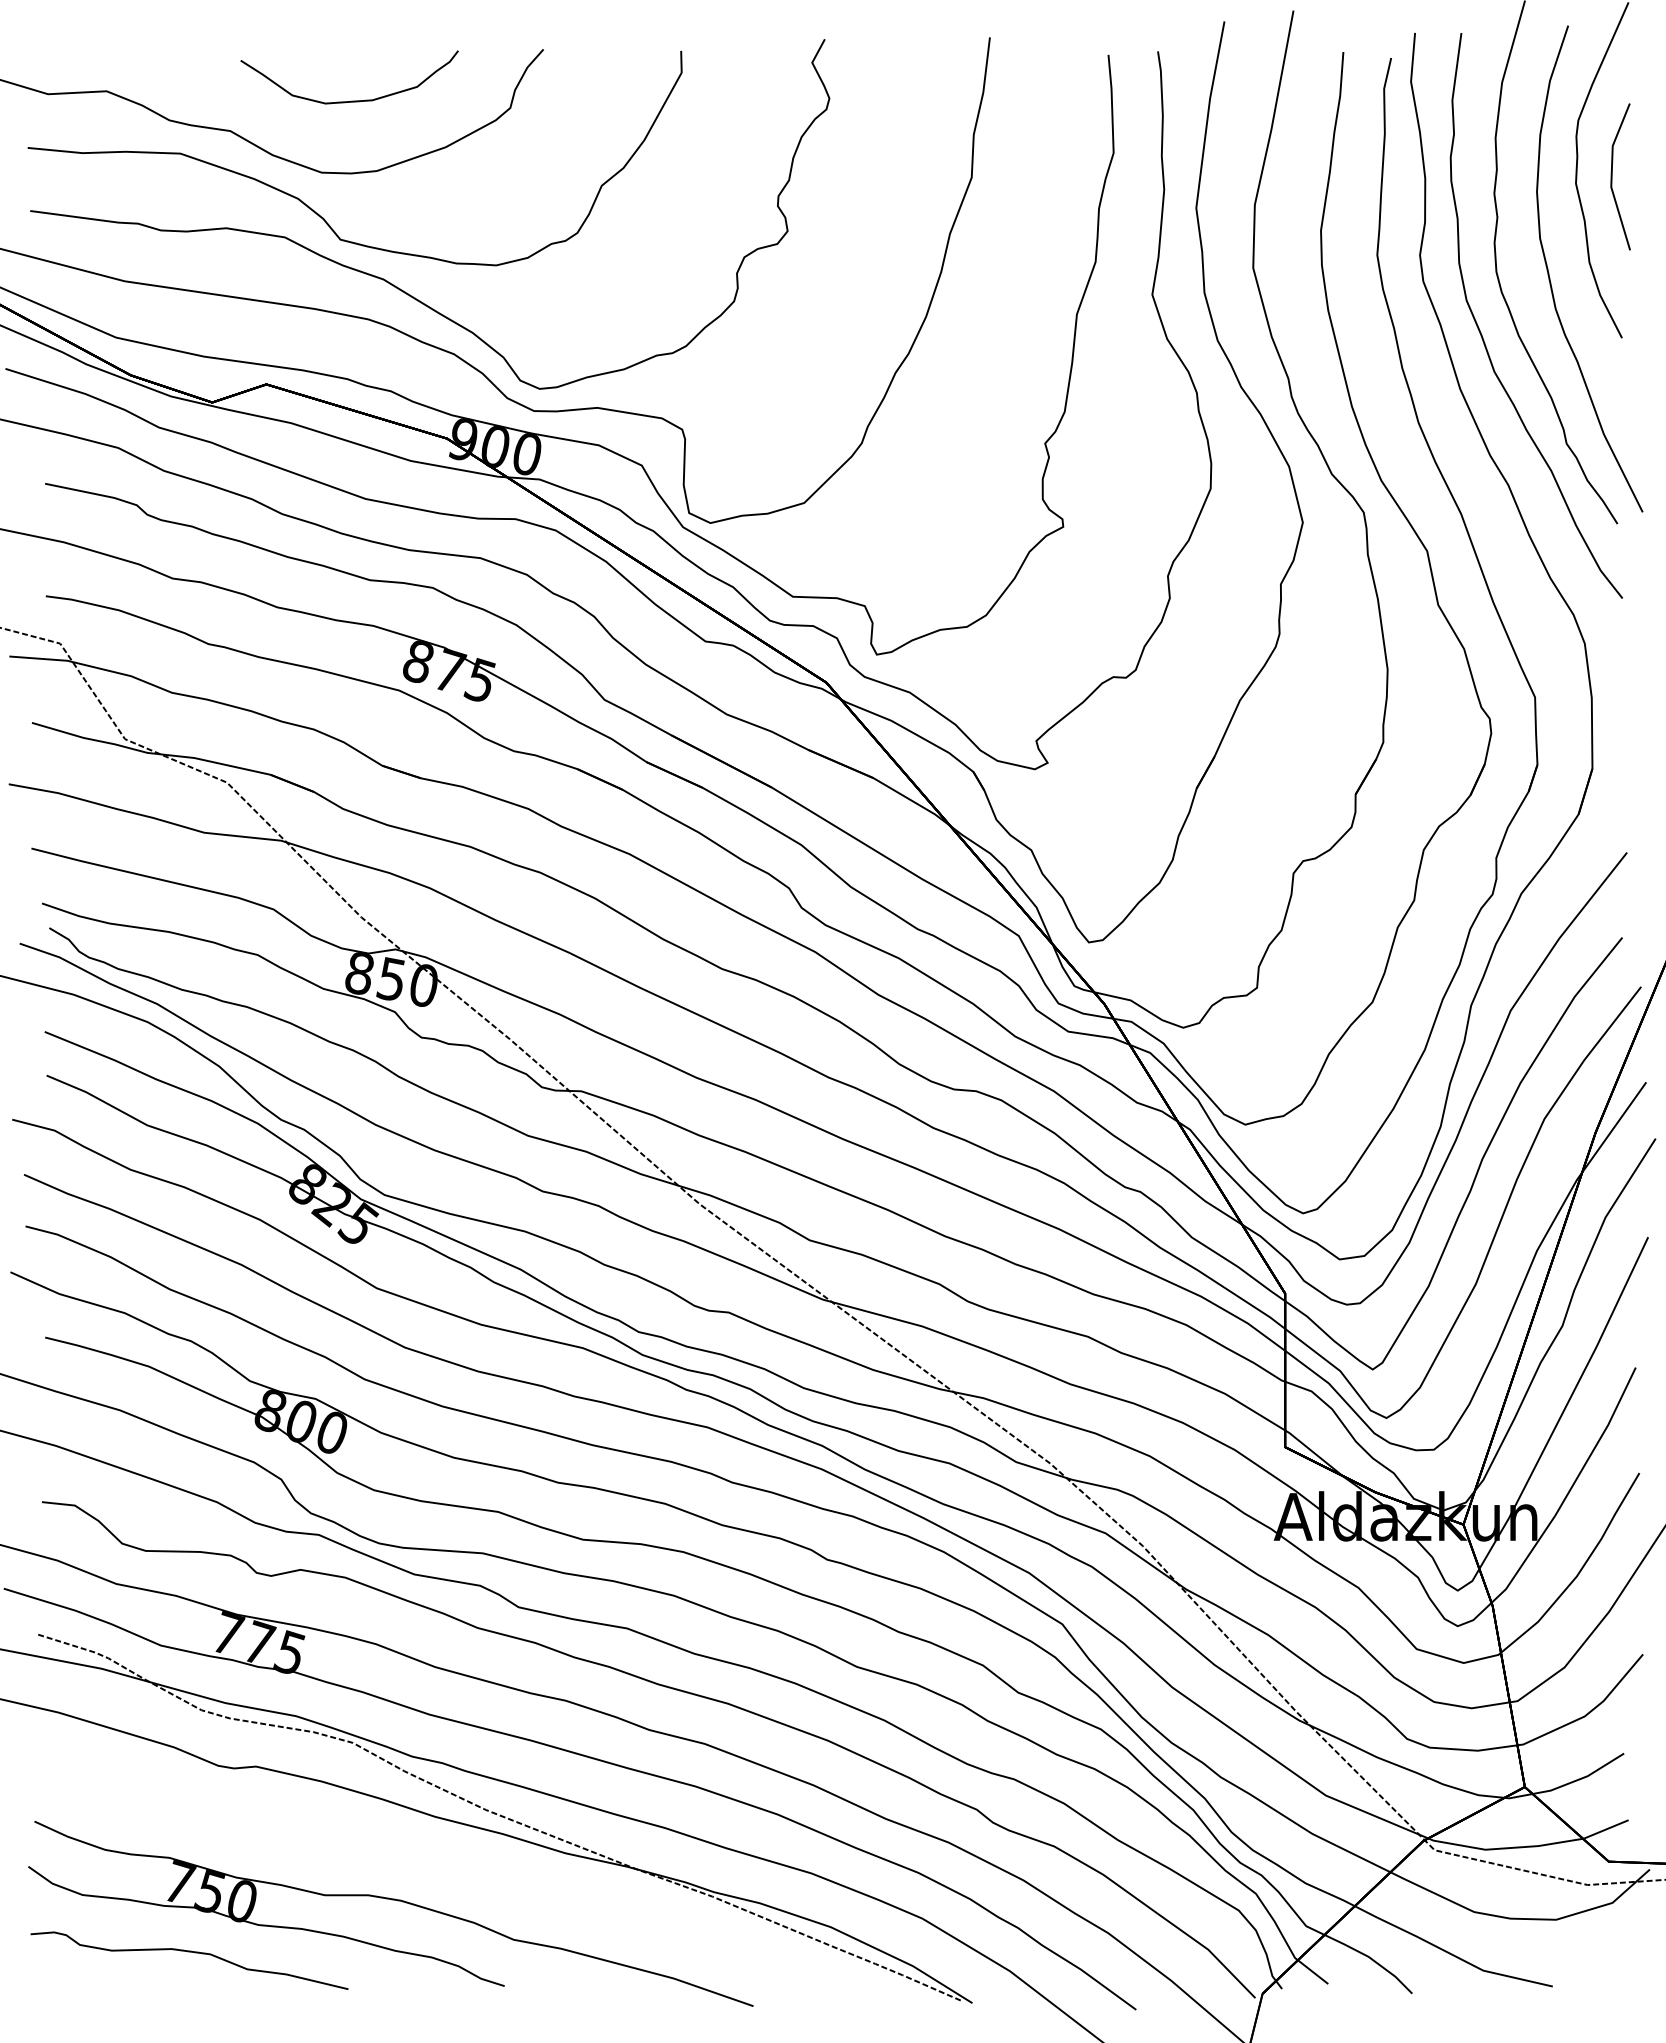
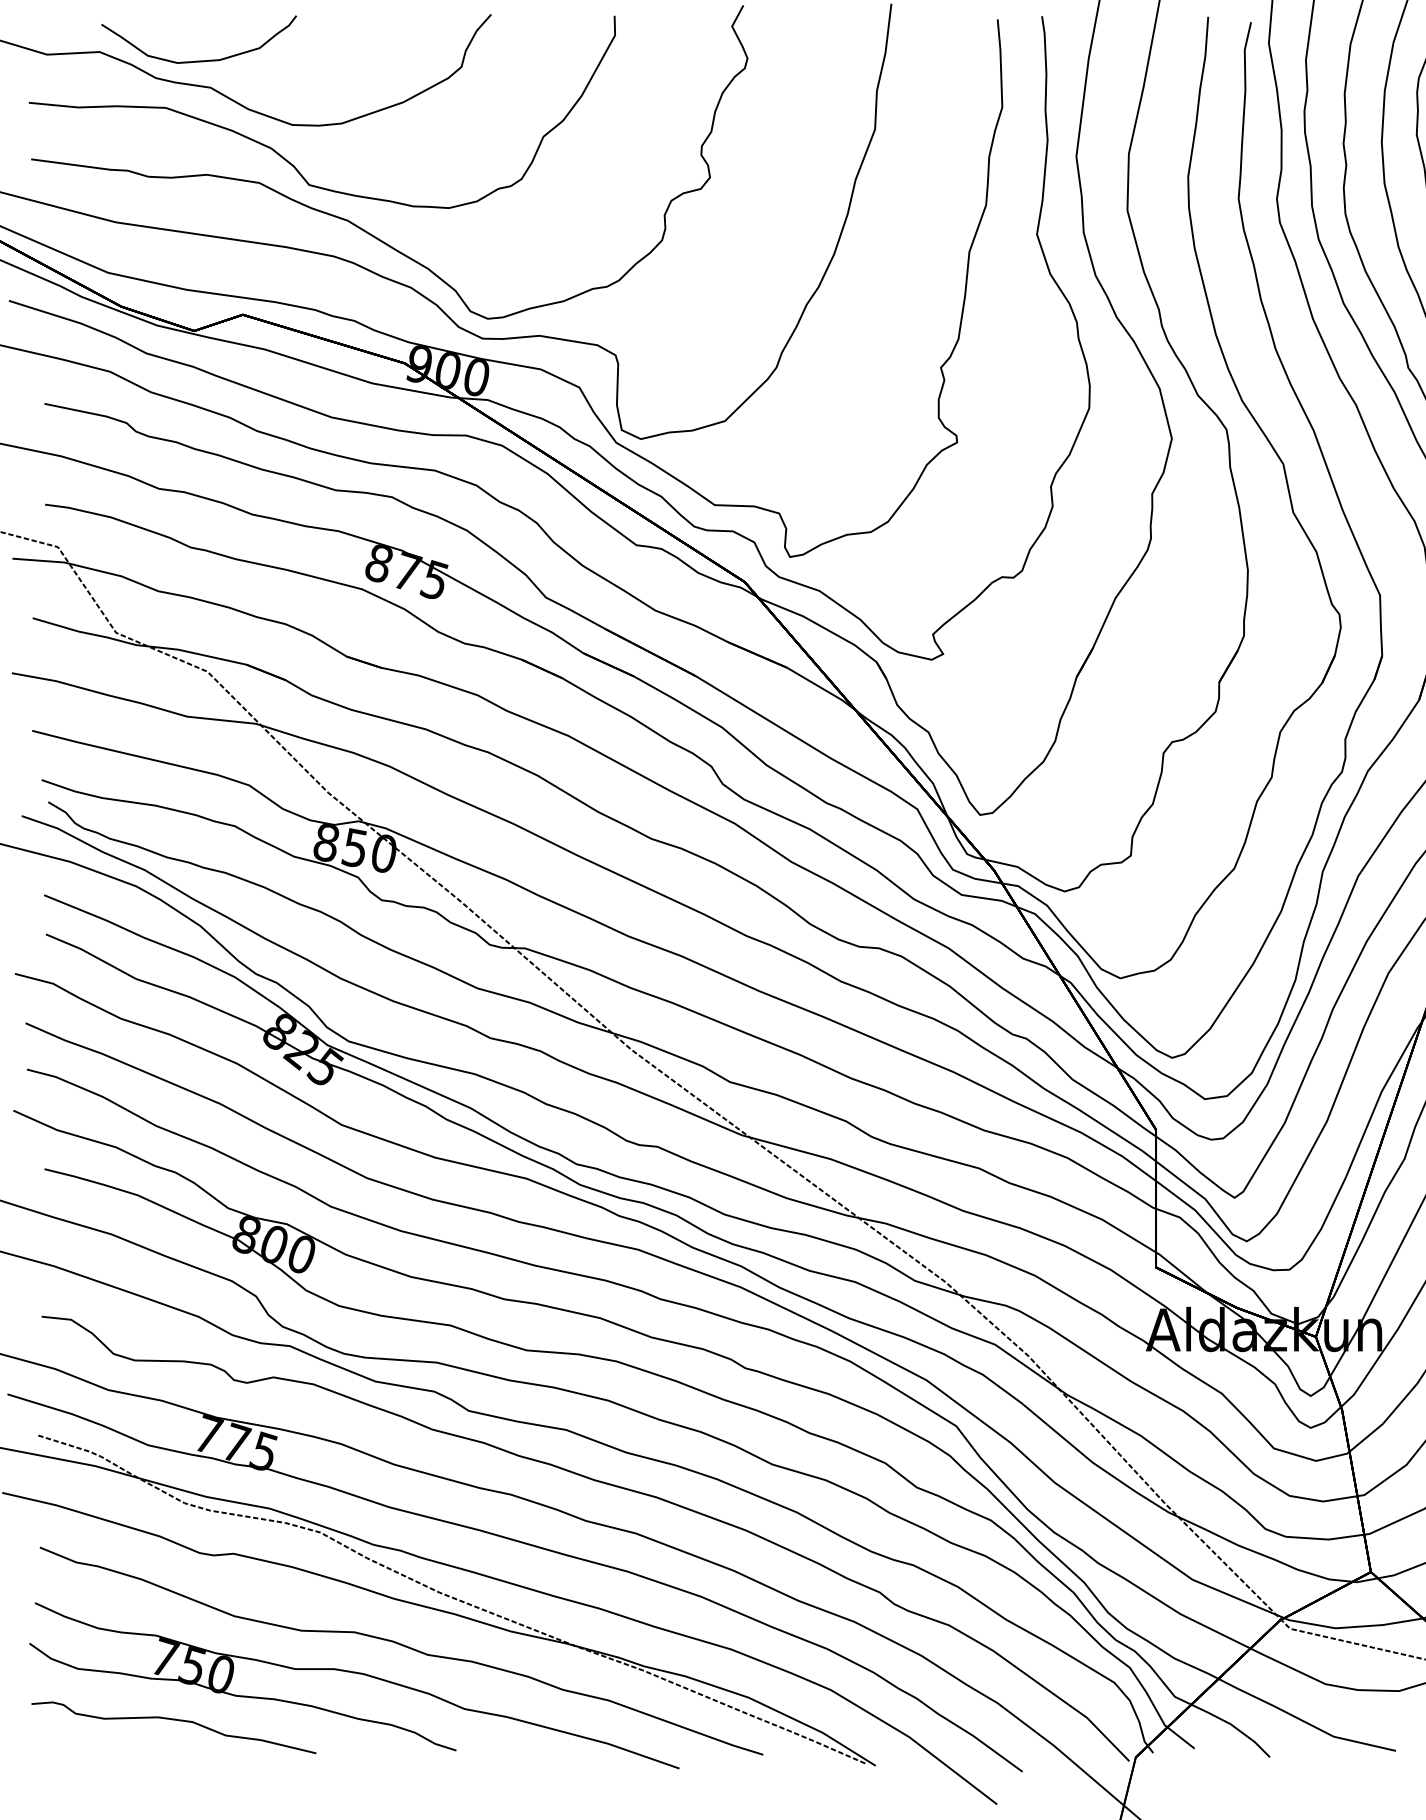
curve: (351, 100) -> (200, 60), moved
part: (443, 1874) -> (401, 1650), added

